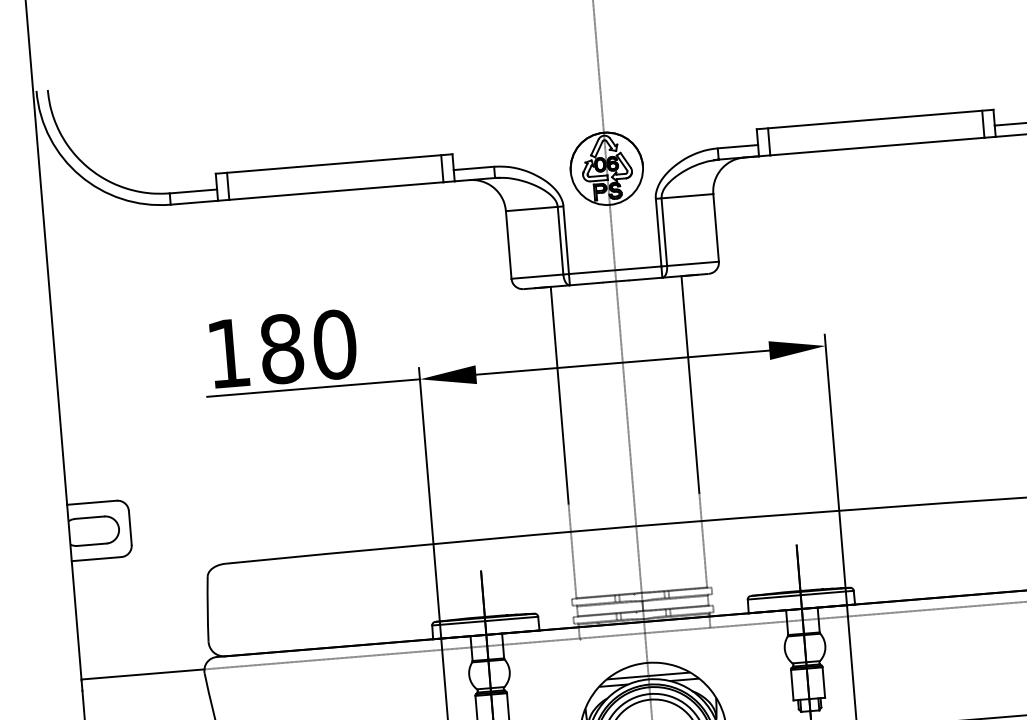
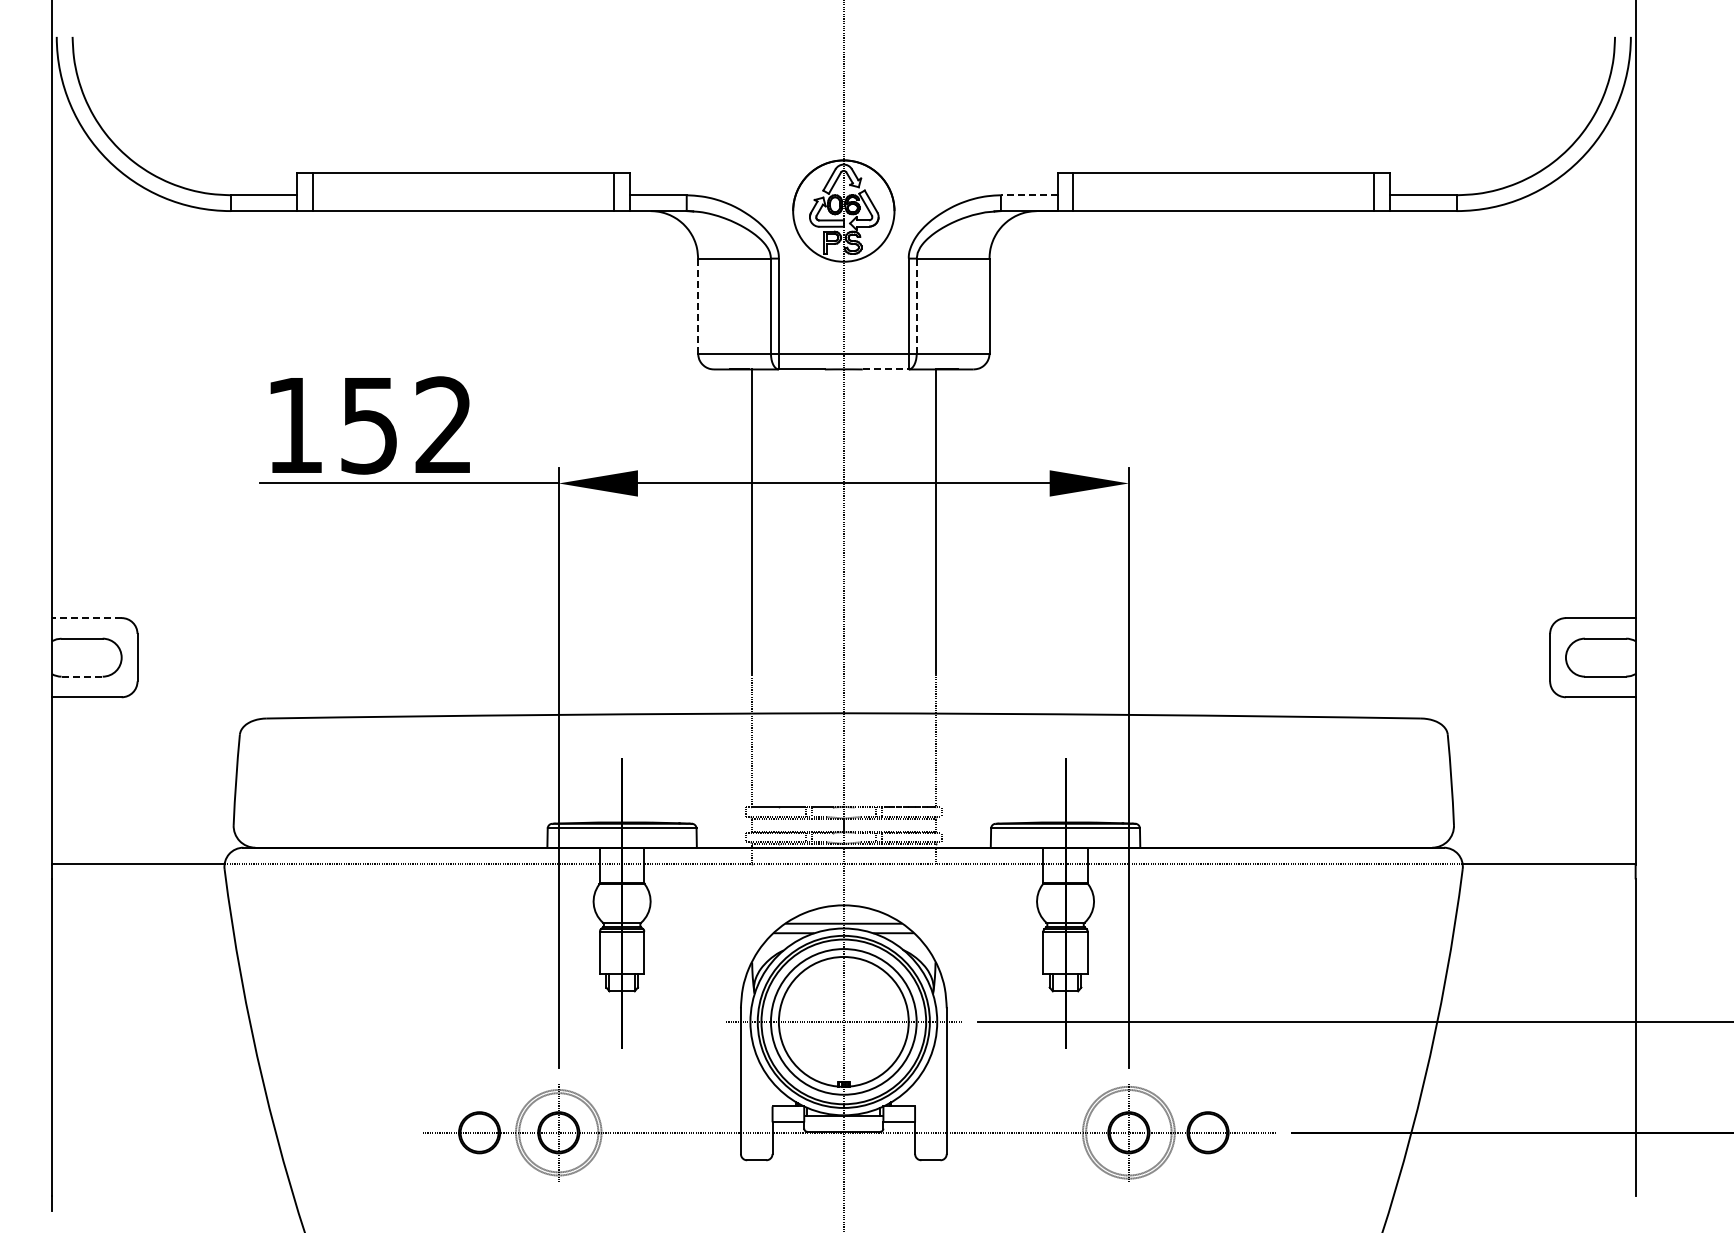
line: (737, 146) -> (1028, 195), solid -> dashed
line: (664, 232) -> (916, 306), solid -> dashed
line: (509, 245) -> (698, 306), solid -> dashed
line: (646, 279) -> (886, 369), solid -> dashed
text: (308, 347) -> (406, 425), 180 -> 152
line: (91, 503) -> (86, 618), solid -> dashed
line: (92, 544) -> (82, 676), solid -> dashed

